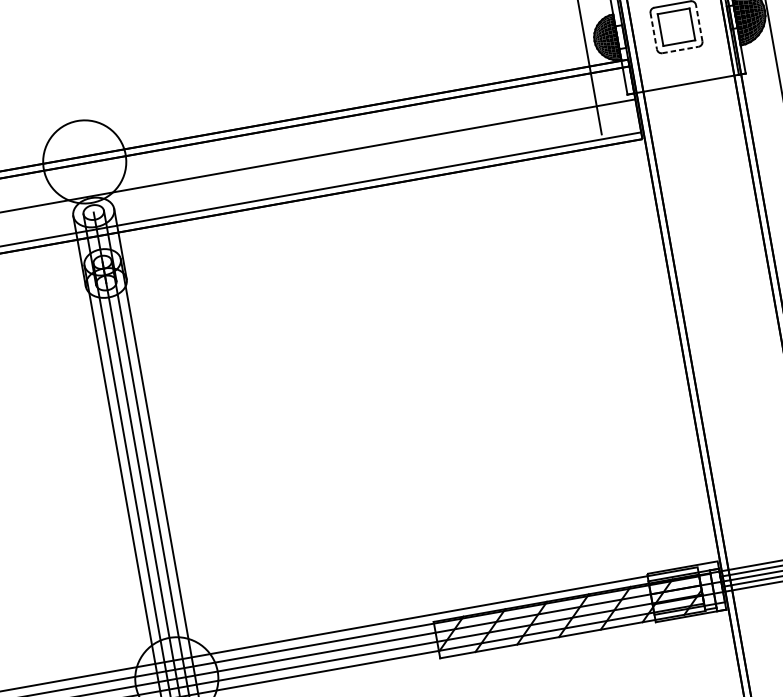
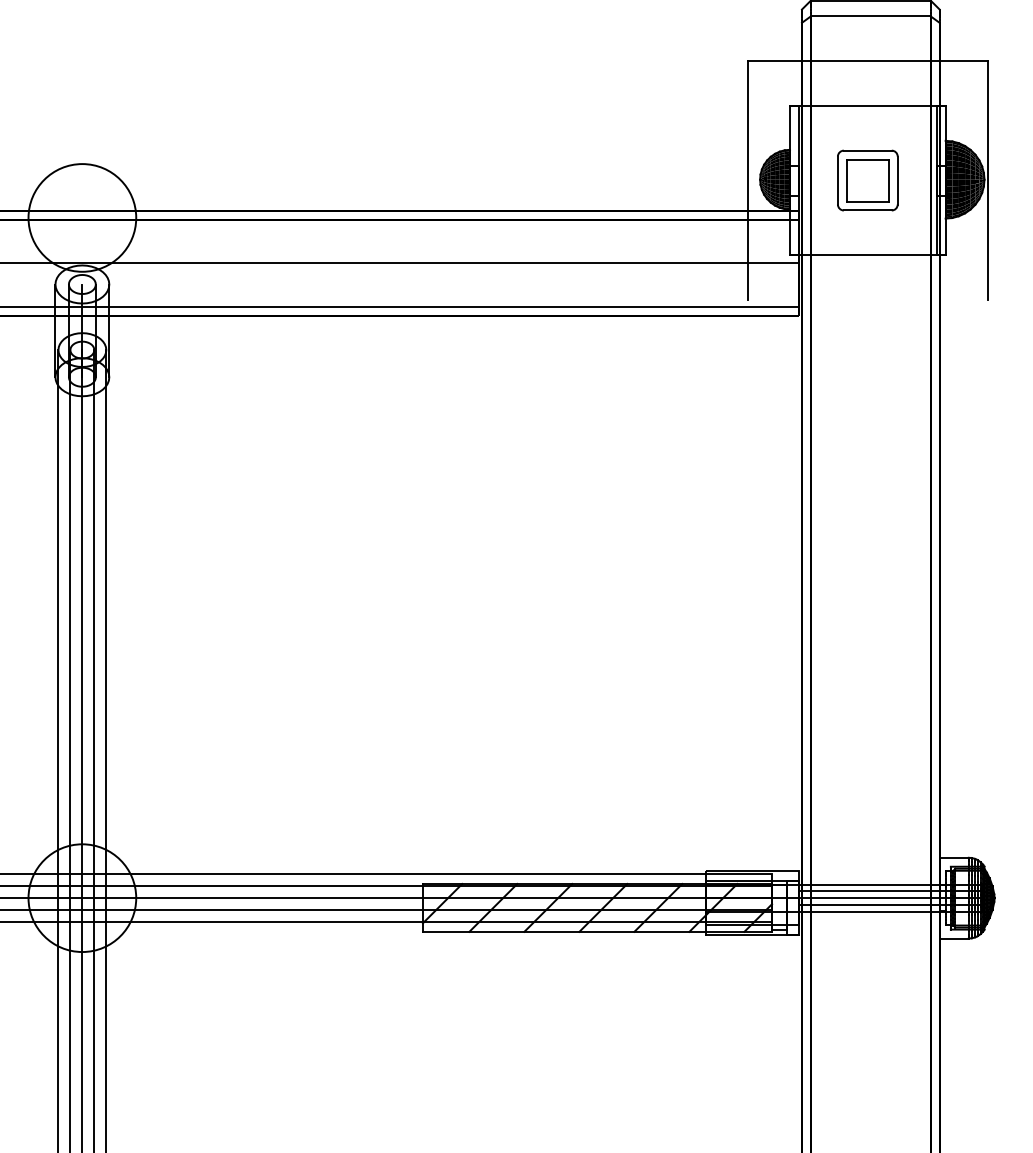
line: (699, 23) -> (897, 180), dashed -> solid
line: (653, 31) -> (837, 180), dashed -> solid
line: (680, 50) -> (867, 210), dashed -> solid

